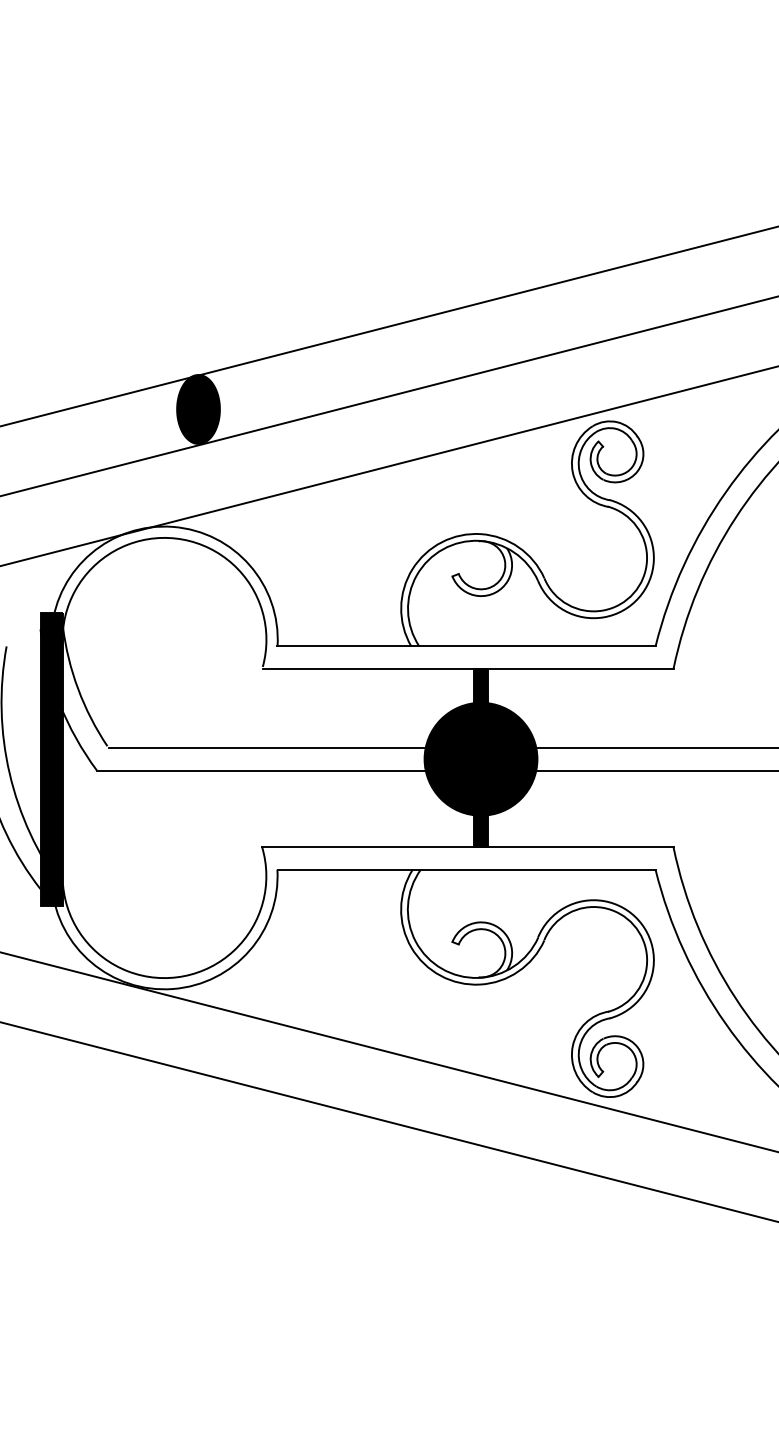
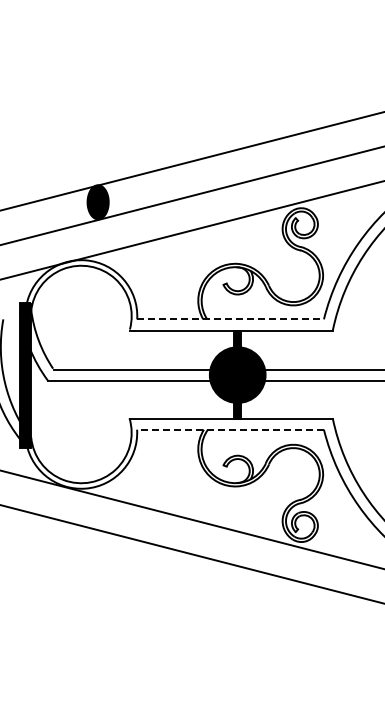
line: (466, 646) -> (230, 319), solid -> dashed
line: (466, 869) -> (230, 429), solid -> dashed

